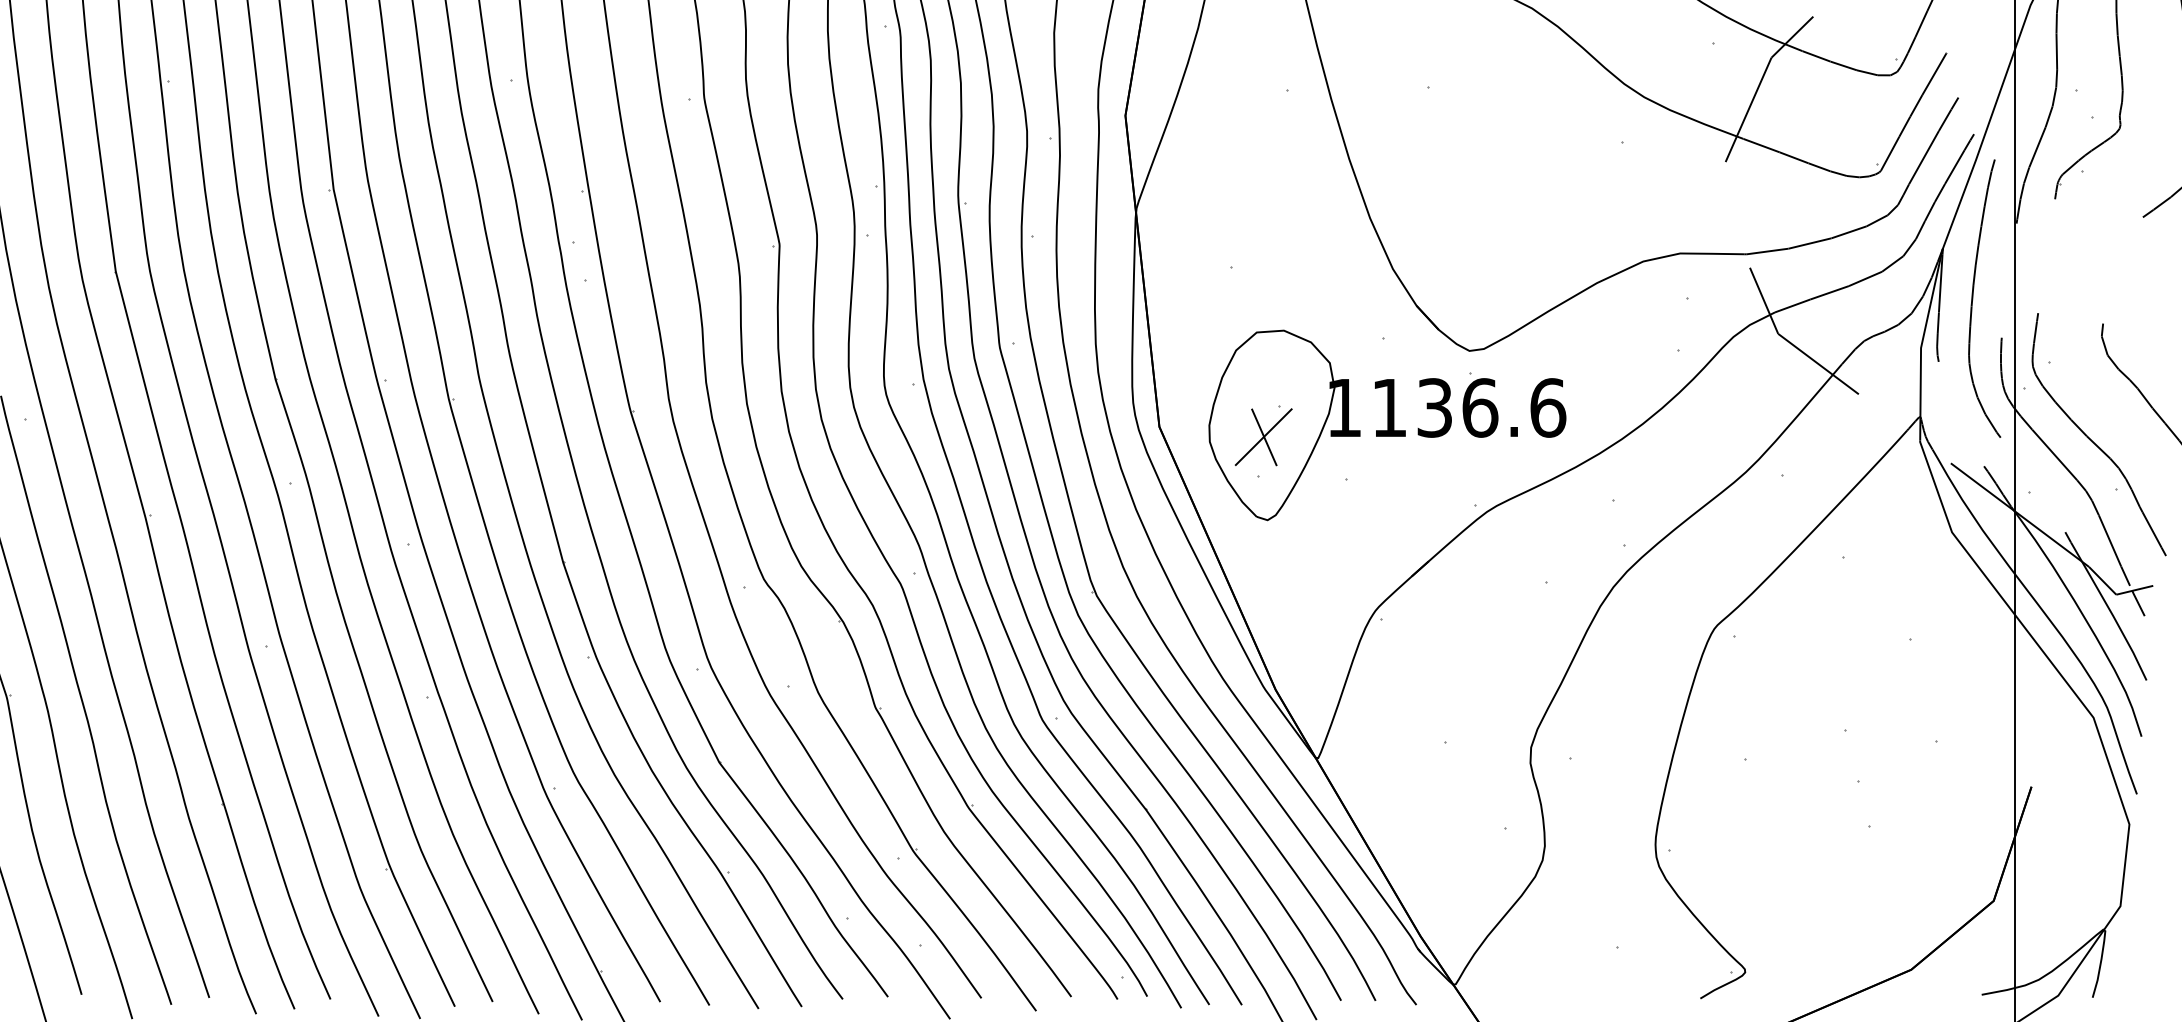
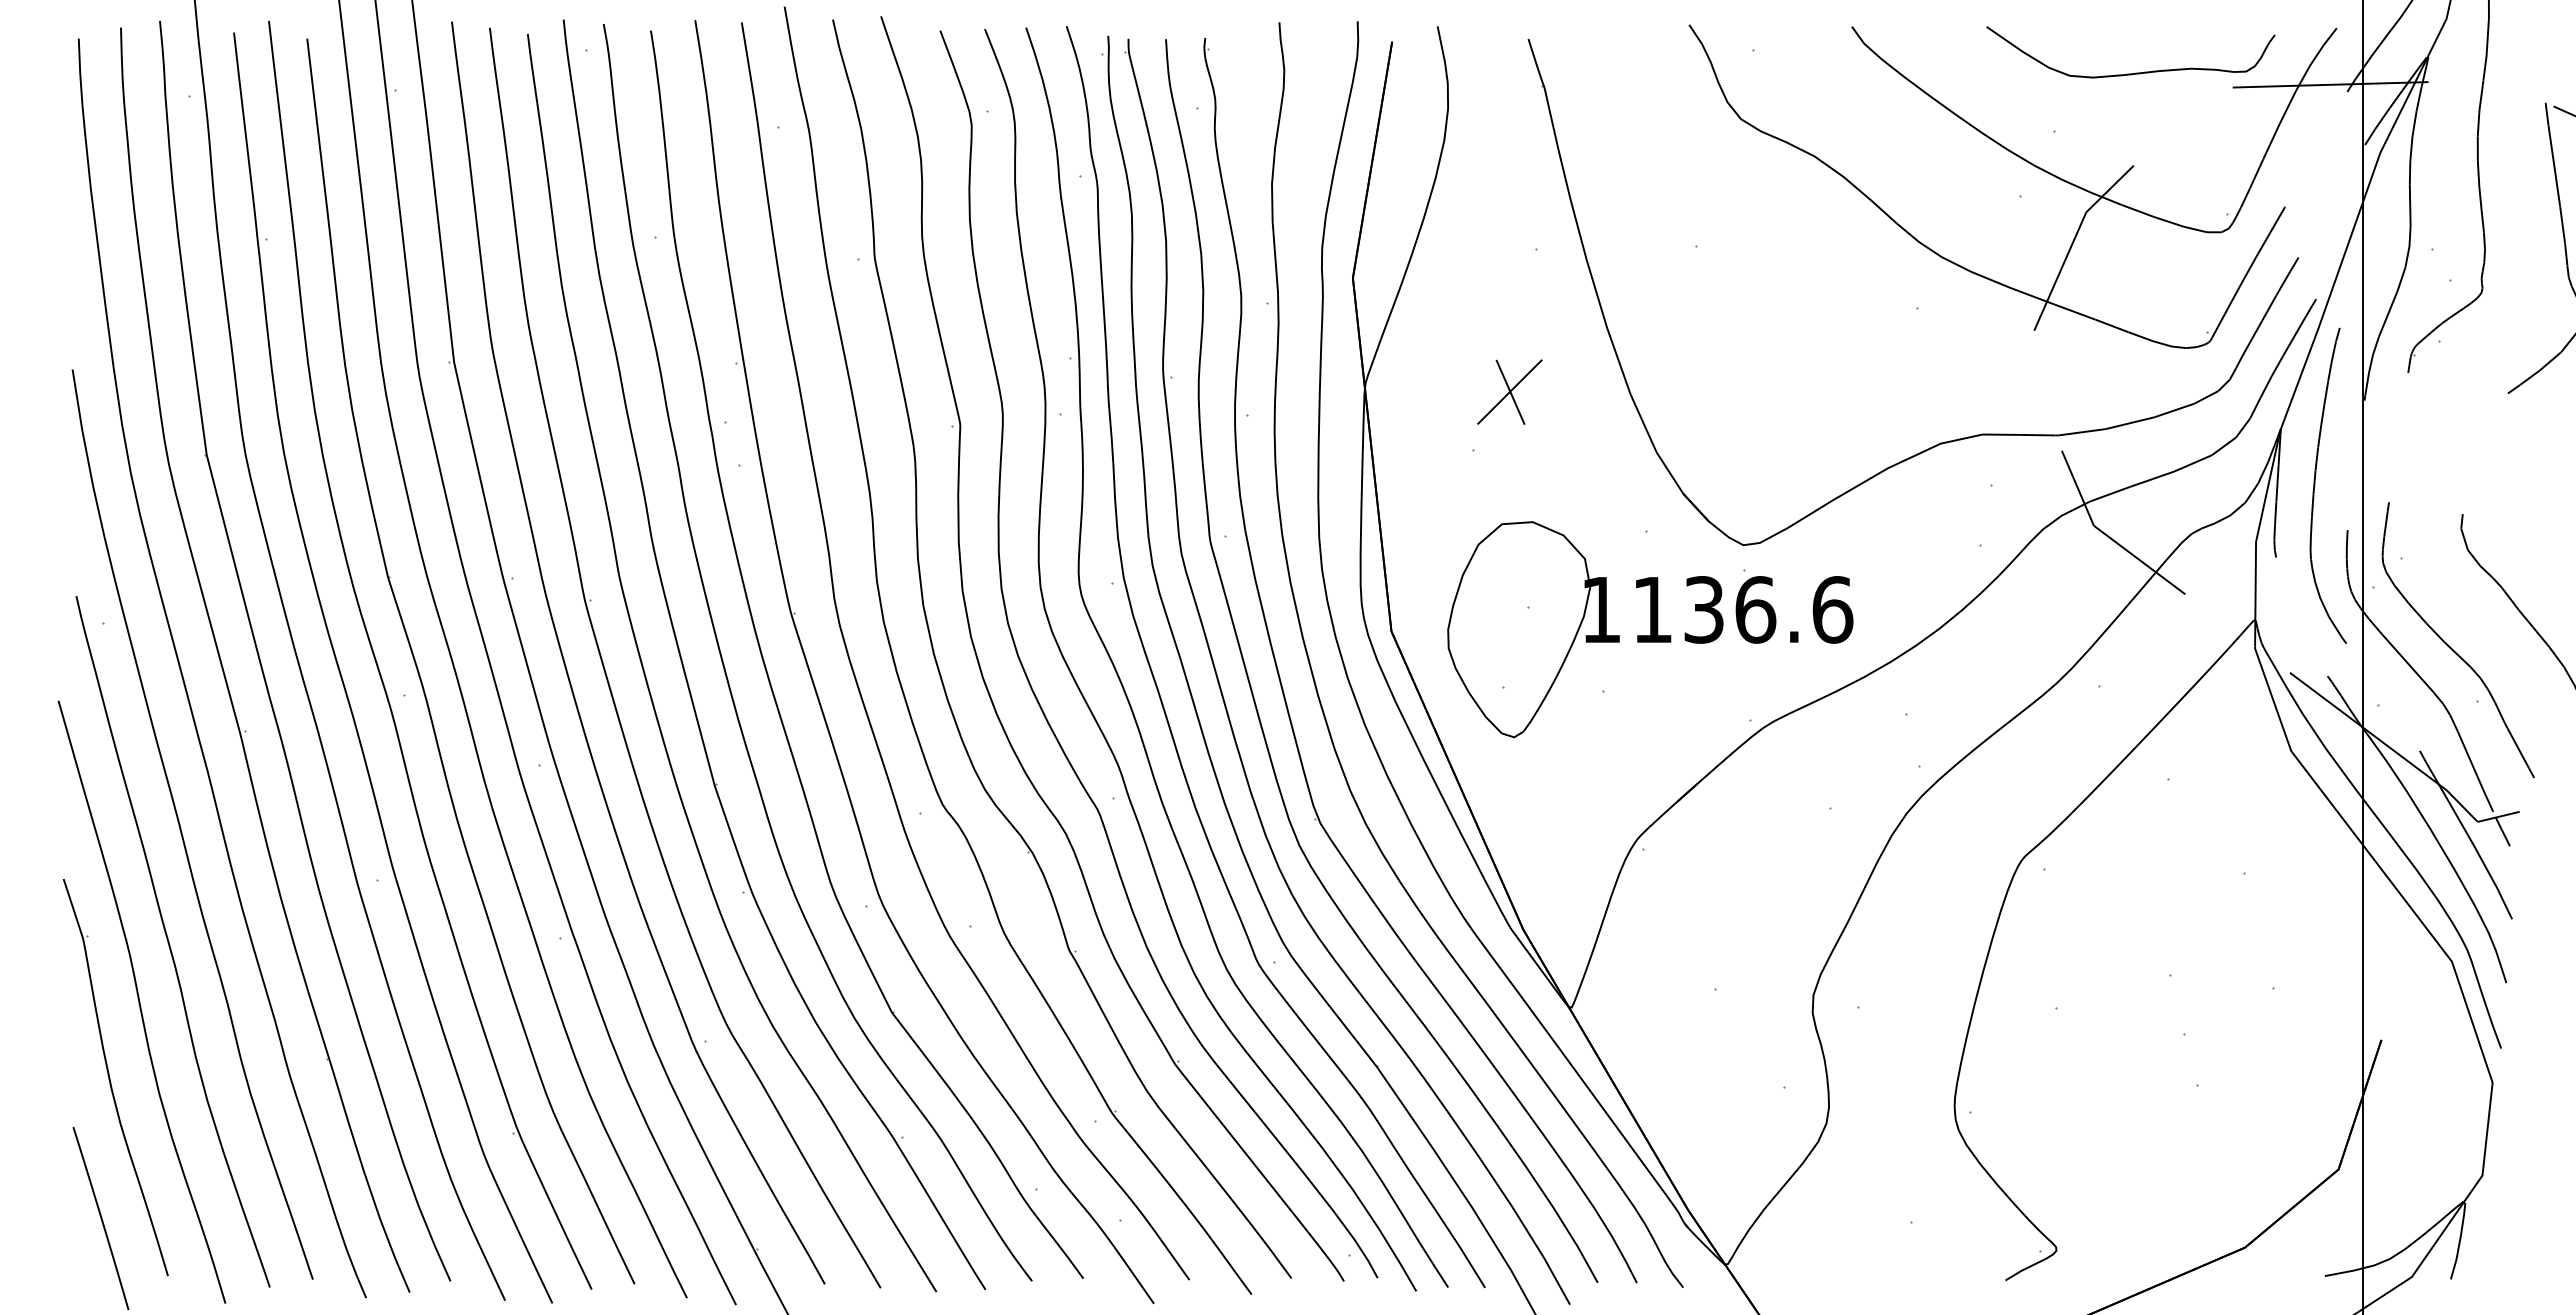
part: (1263, 436) -> (1509, 391), moved

